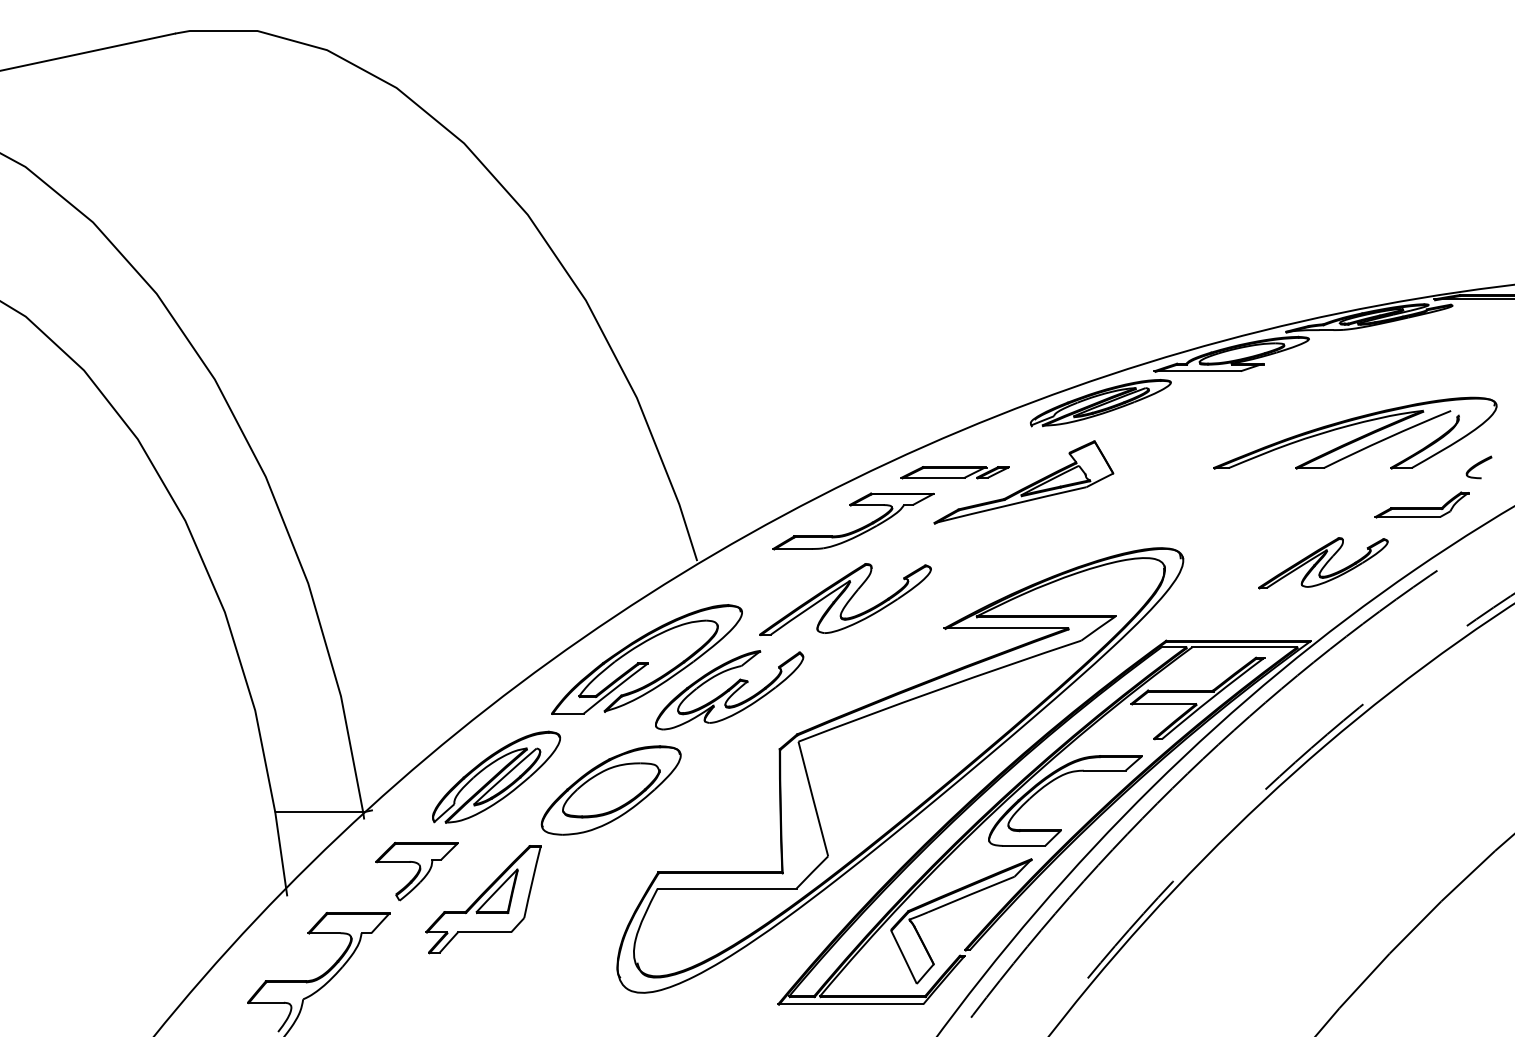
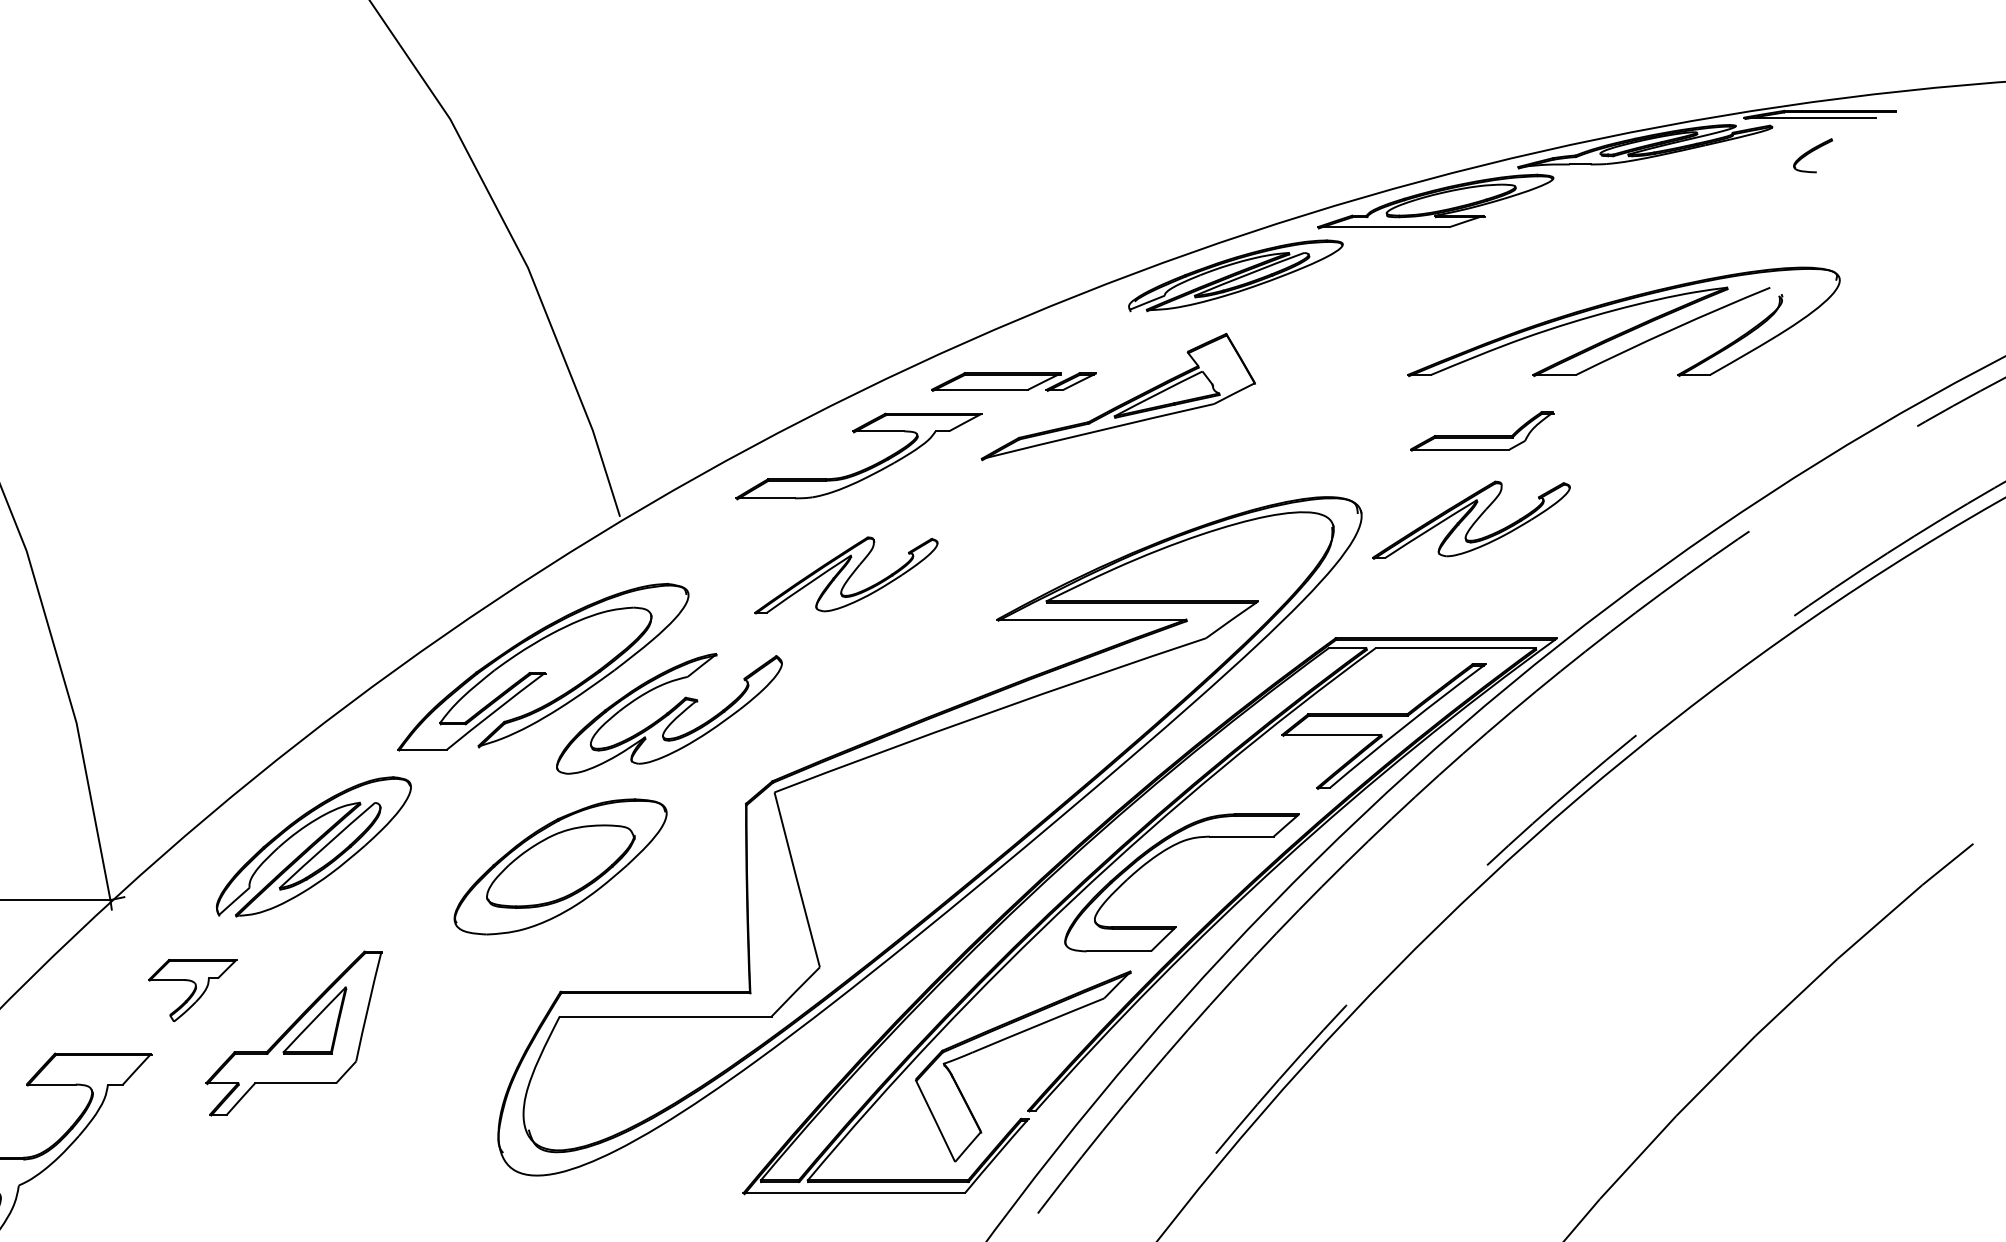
part: (1478, 467) -> (1812, 155), moved
part: (1421, 504) -> (1480, 430), moved
part: (1323, 563) -> (1471, 520), moved
part: (845, 599) -> (846, 575), size x0.7
part: (610, 790) -> (559, 866), moved
part: (416, 871) -> (191, 990), size x0.7

